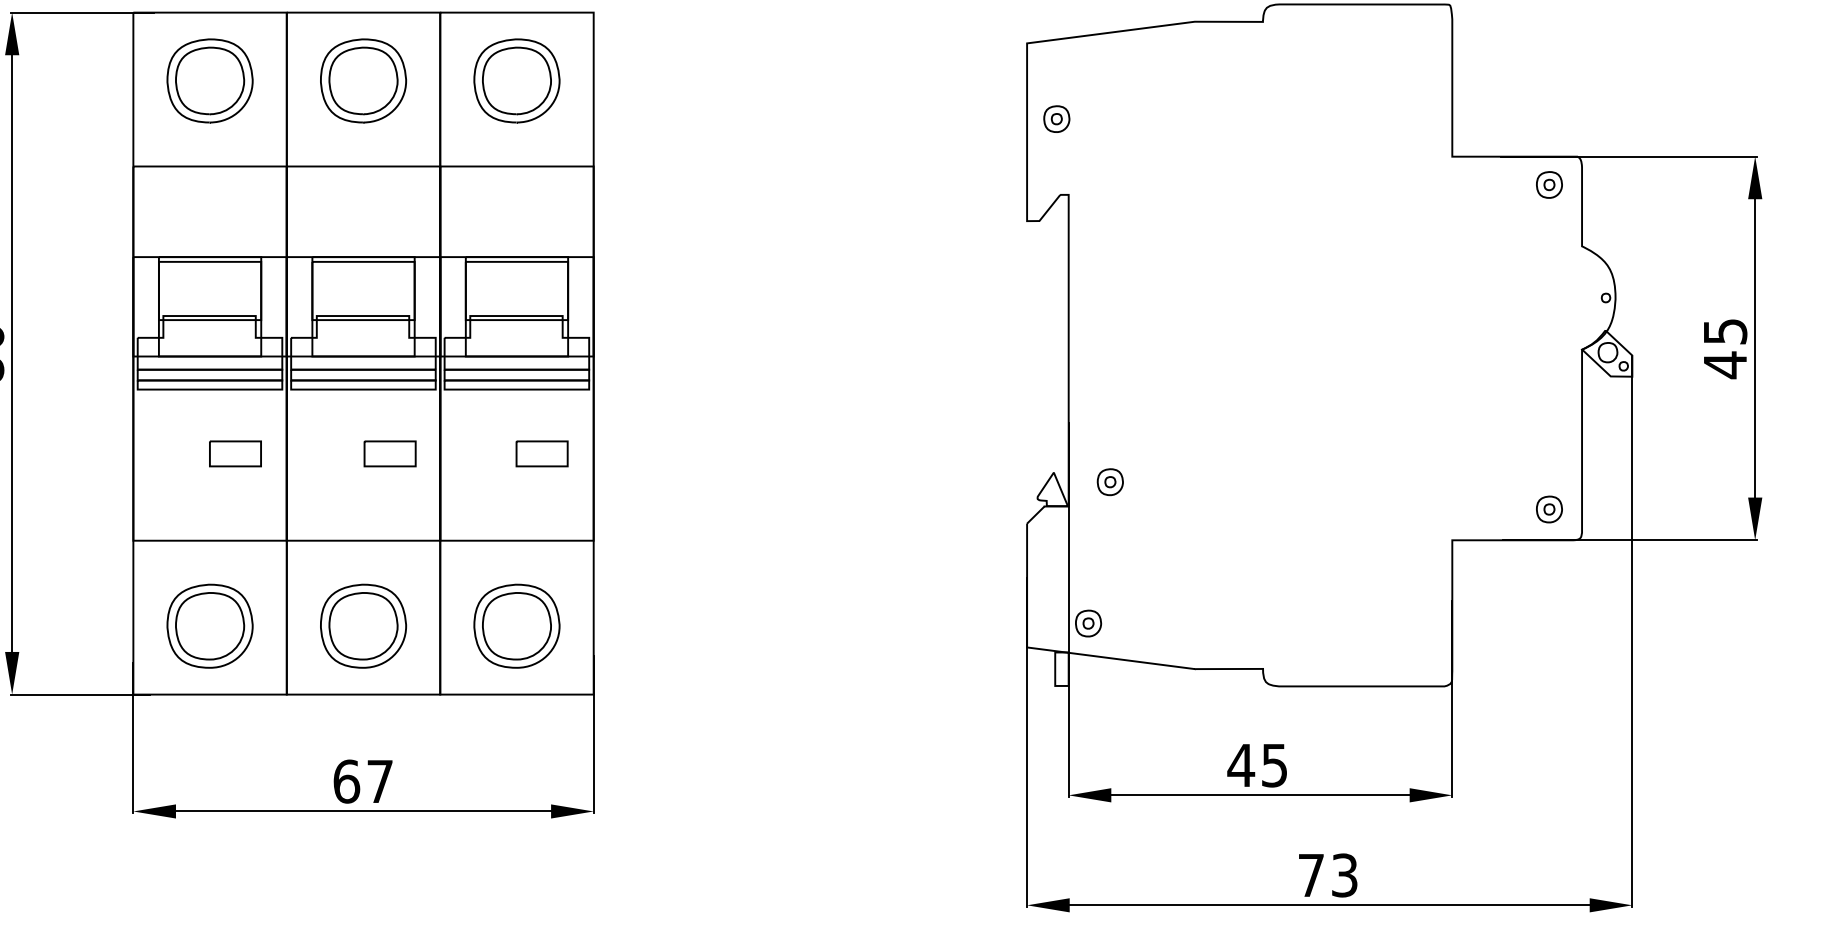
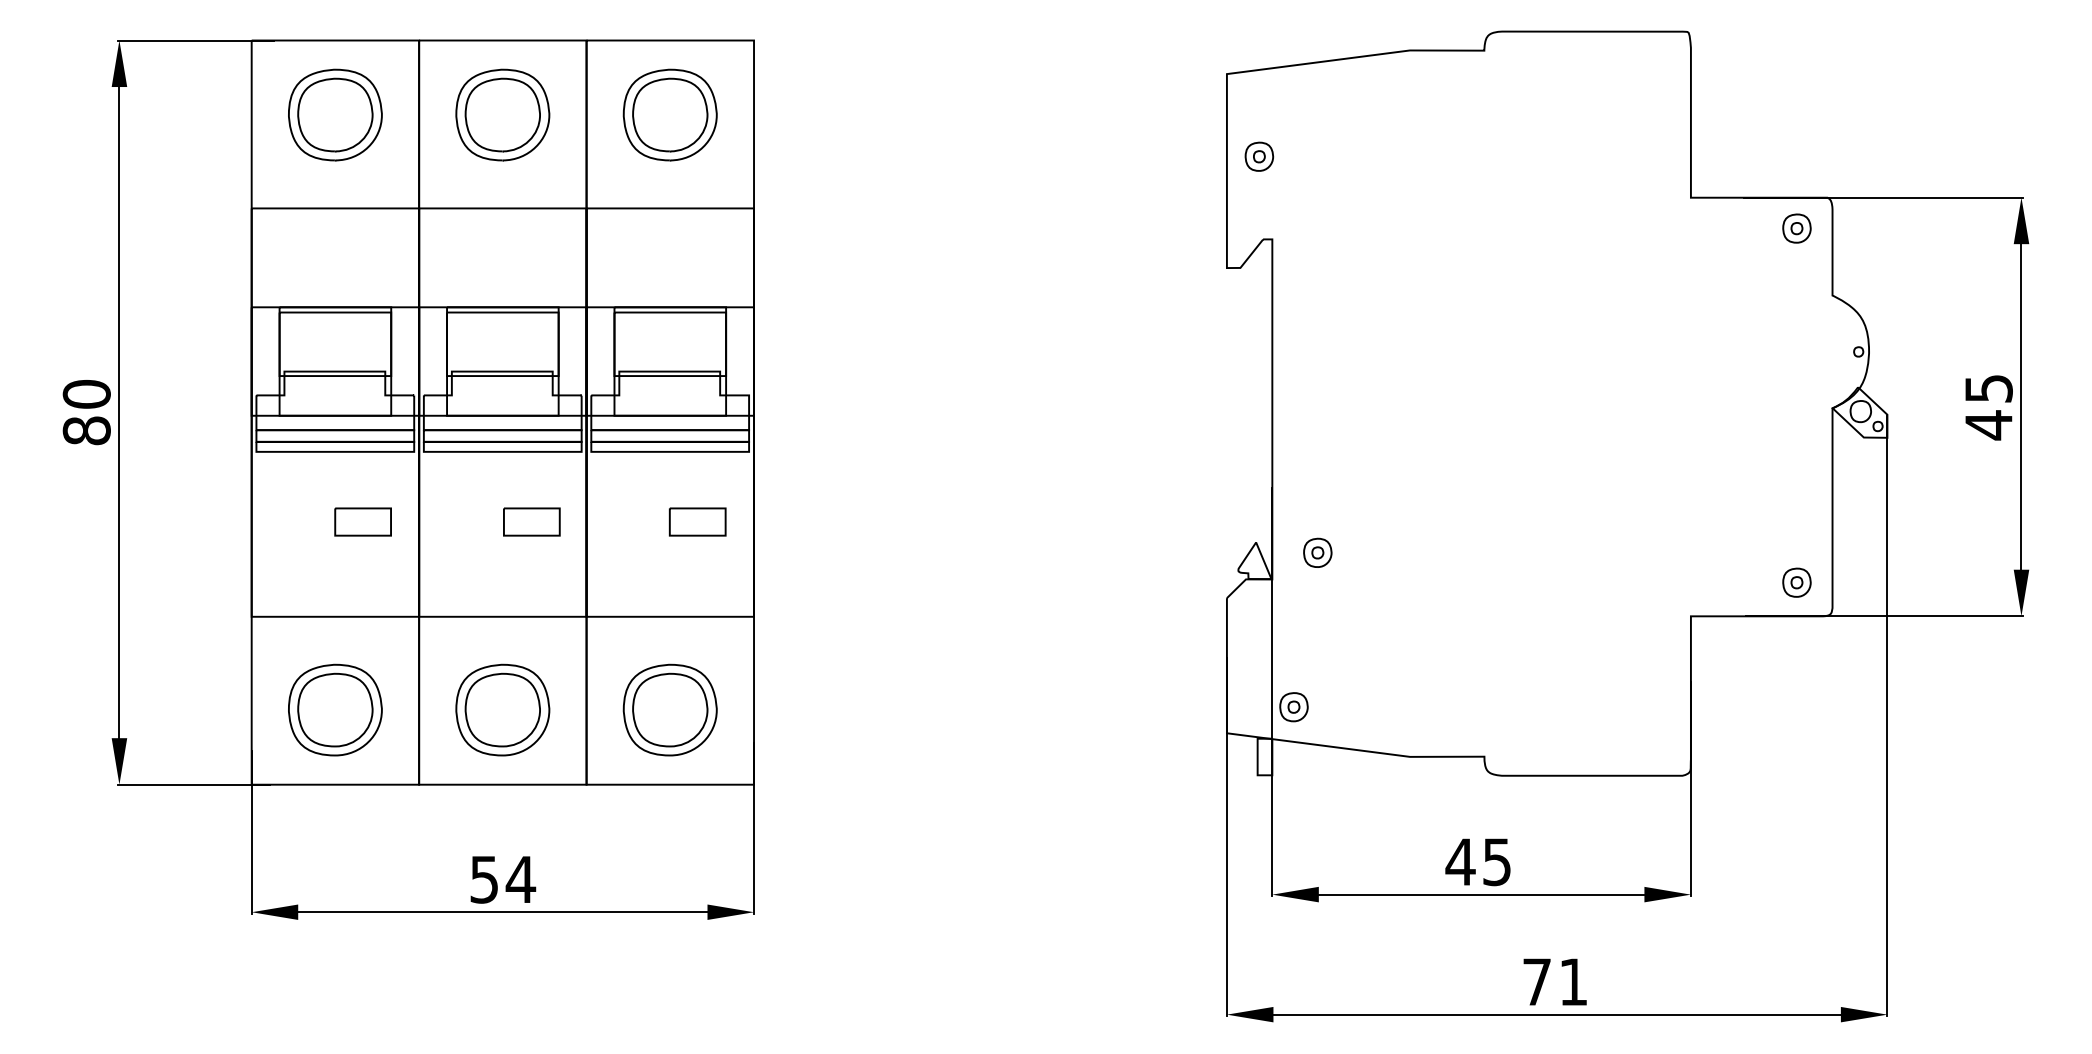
text: (364, 781) -> (503, 879), 67 -> 54
text: (1344, 875) -> (1573, 982), 73 -> 71

